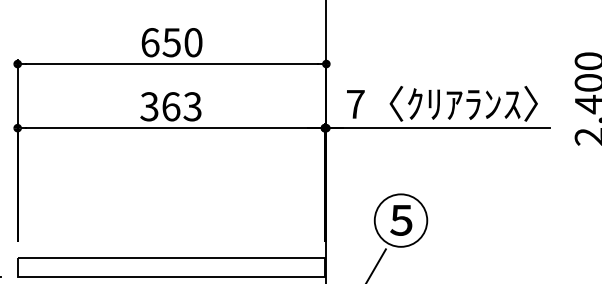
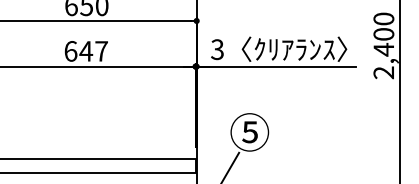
text: (355, 104) -> (217, 49), 7 -> 3
text: (170, 106) -> (85, 51), 363 -> 647

